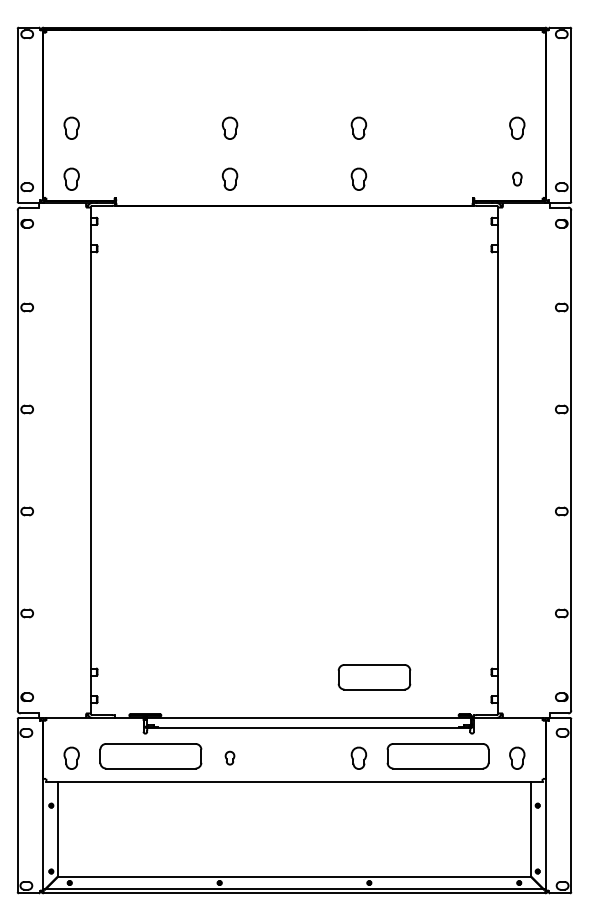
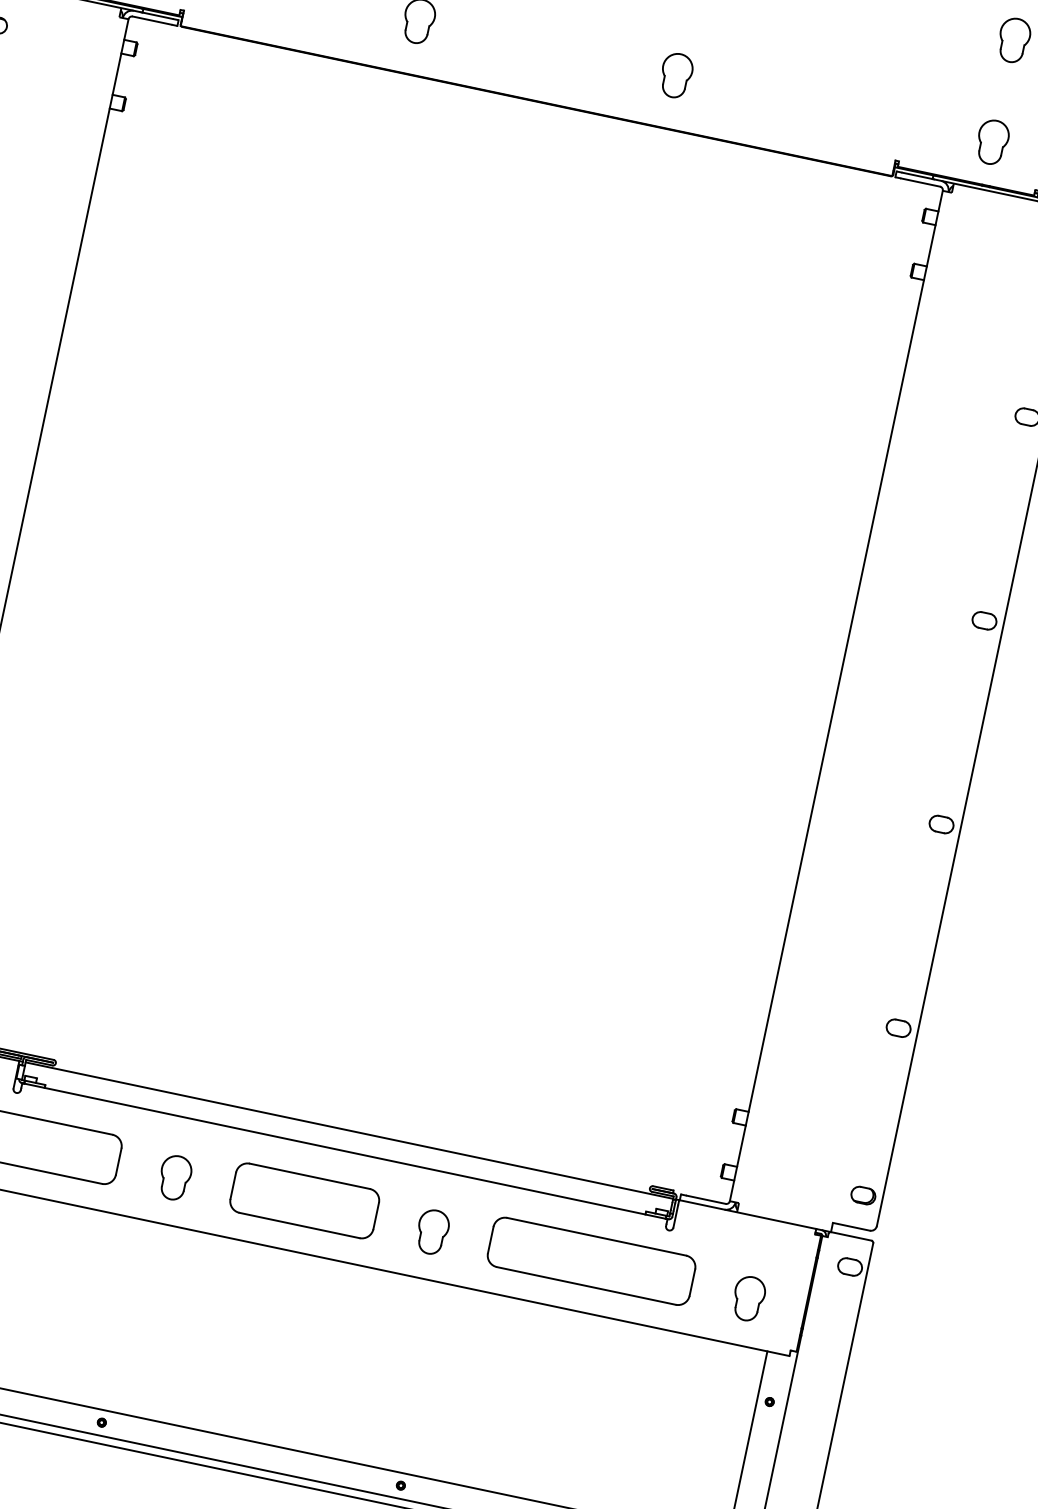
part: (517, 178) -> (993, 140), size x1.67
part: (374, 677) -> (304, 1201), moved
part: (229, 757) -> (174, 1176), size x1.67

